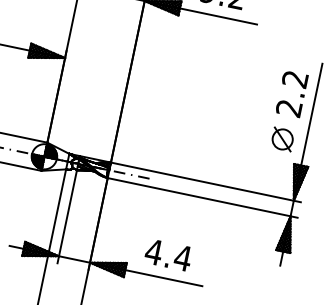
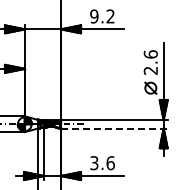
text: (294, 79) -> (150, 54), 2.2 -> 2.6
line: (202, 197) -> (114, 128), solid -> dashed
text: (168, 255) -> (102, 163), 4.4 -> 3.6

